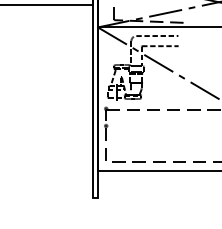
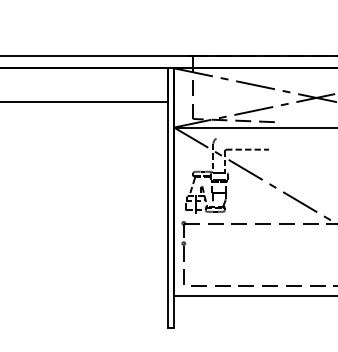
line: (156, 35) -> (243, 137), removed

